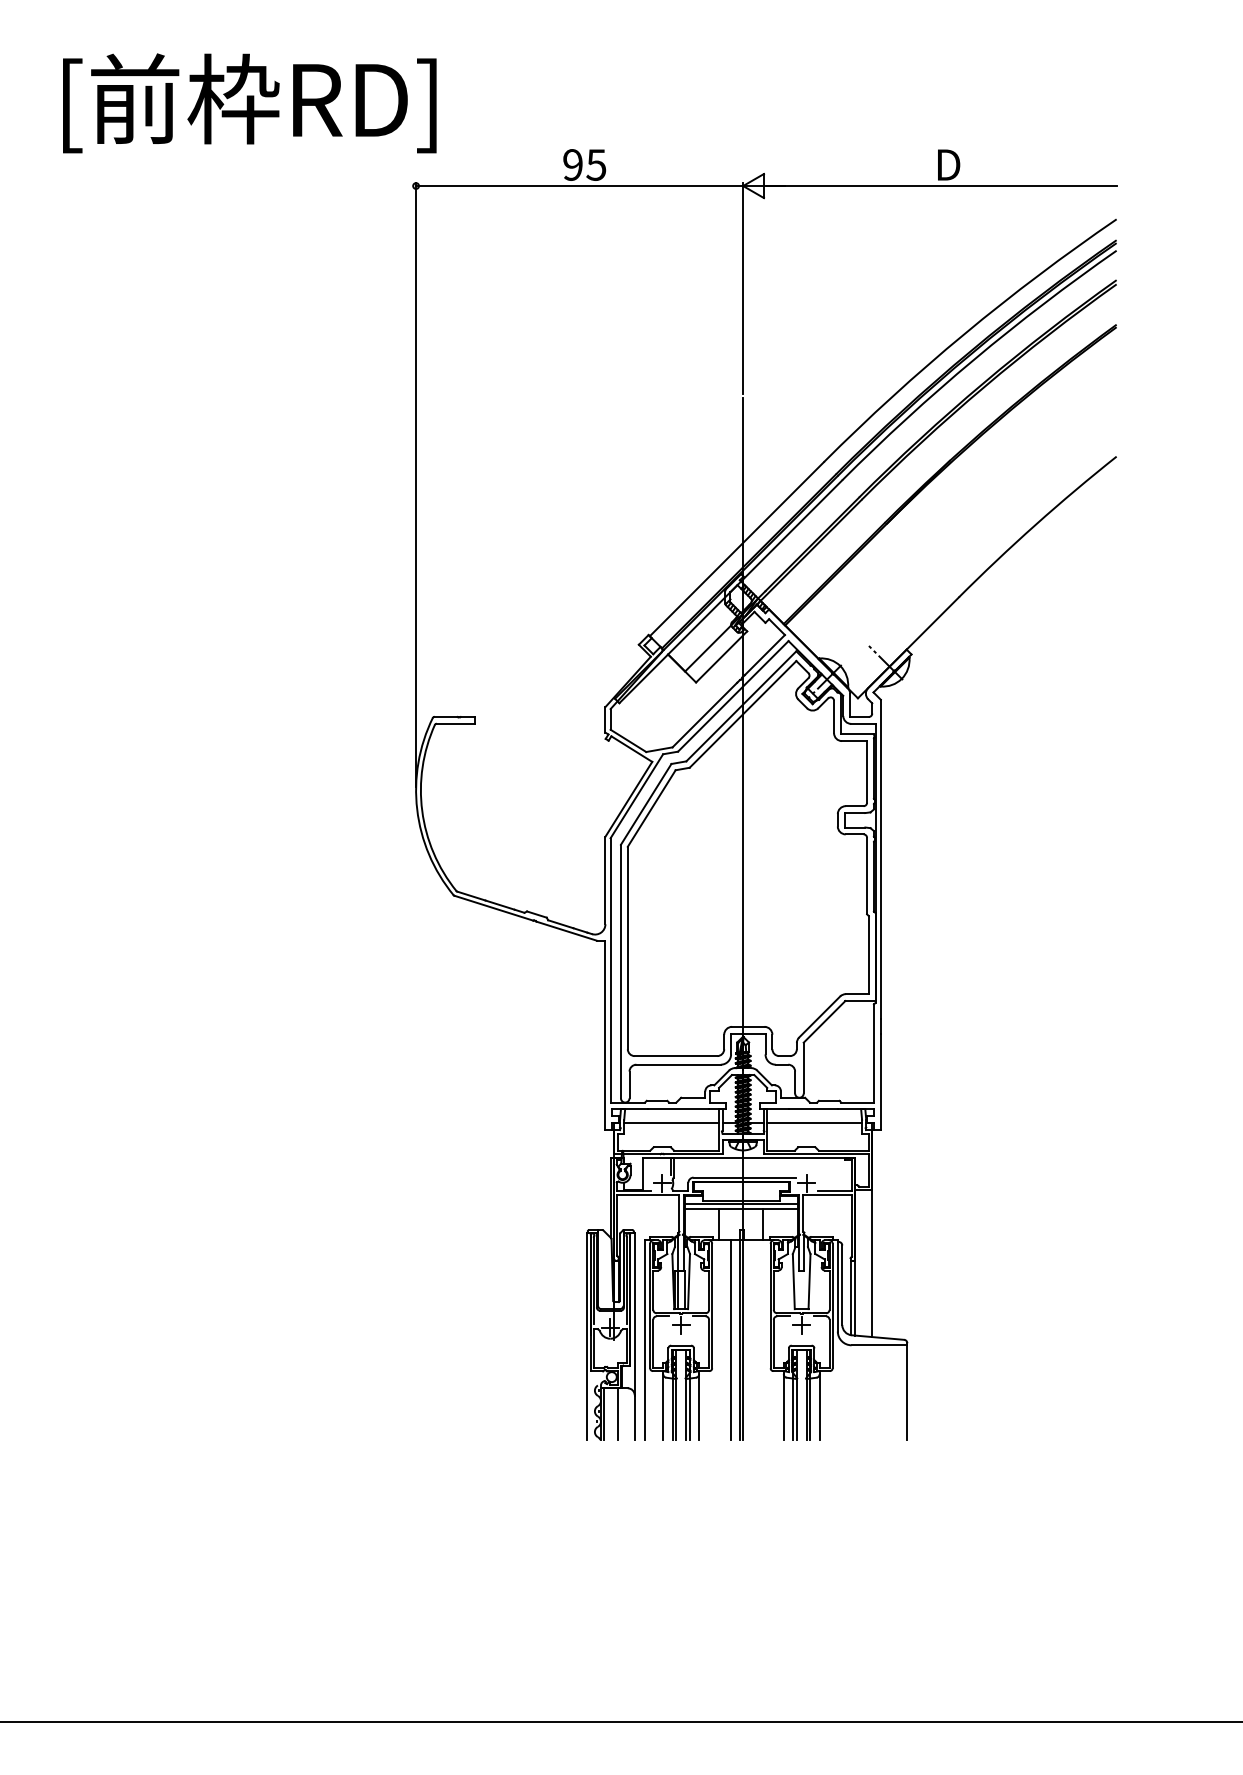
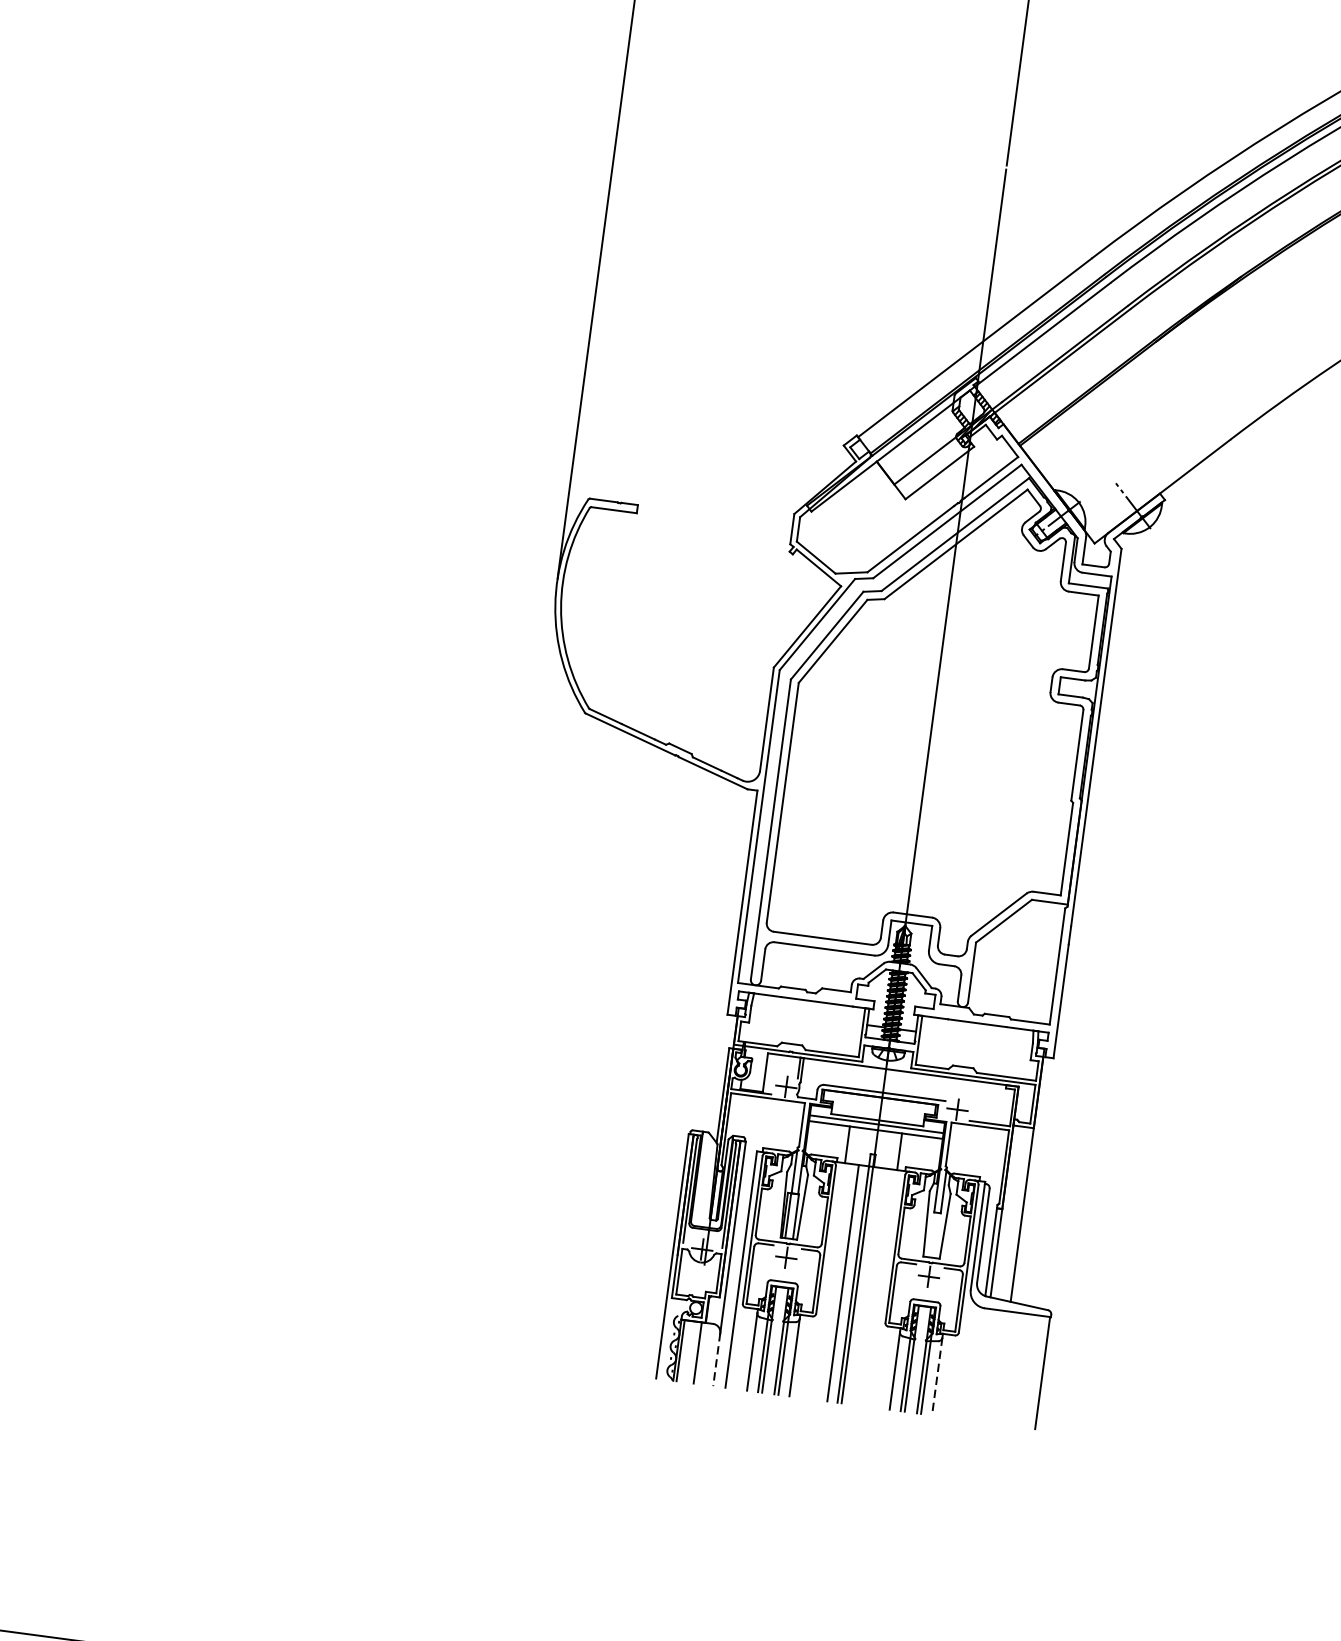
line: (671, 1123) -> (806, 1017), removed
line: (814, 1123) -> (976, 1039), removed
line: (819, 1407) -> (937, 1376), solid -> dashed
line: (634, 1418) -> (716, 1360), solid -> dashed

